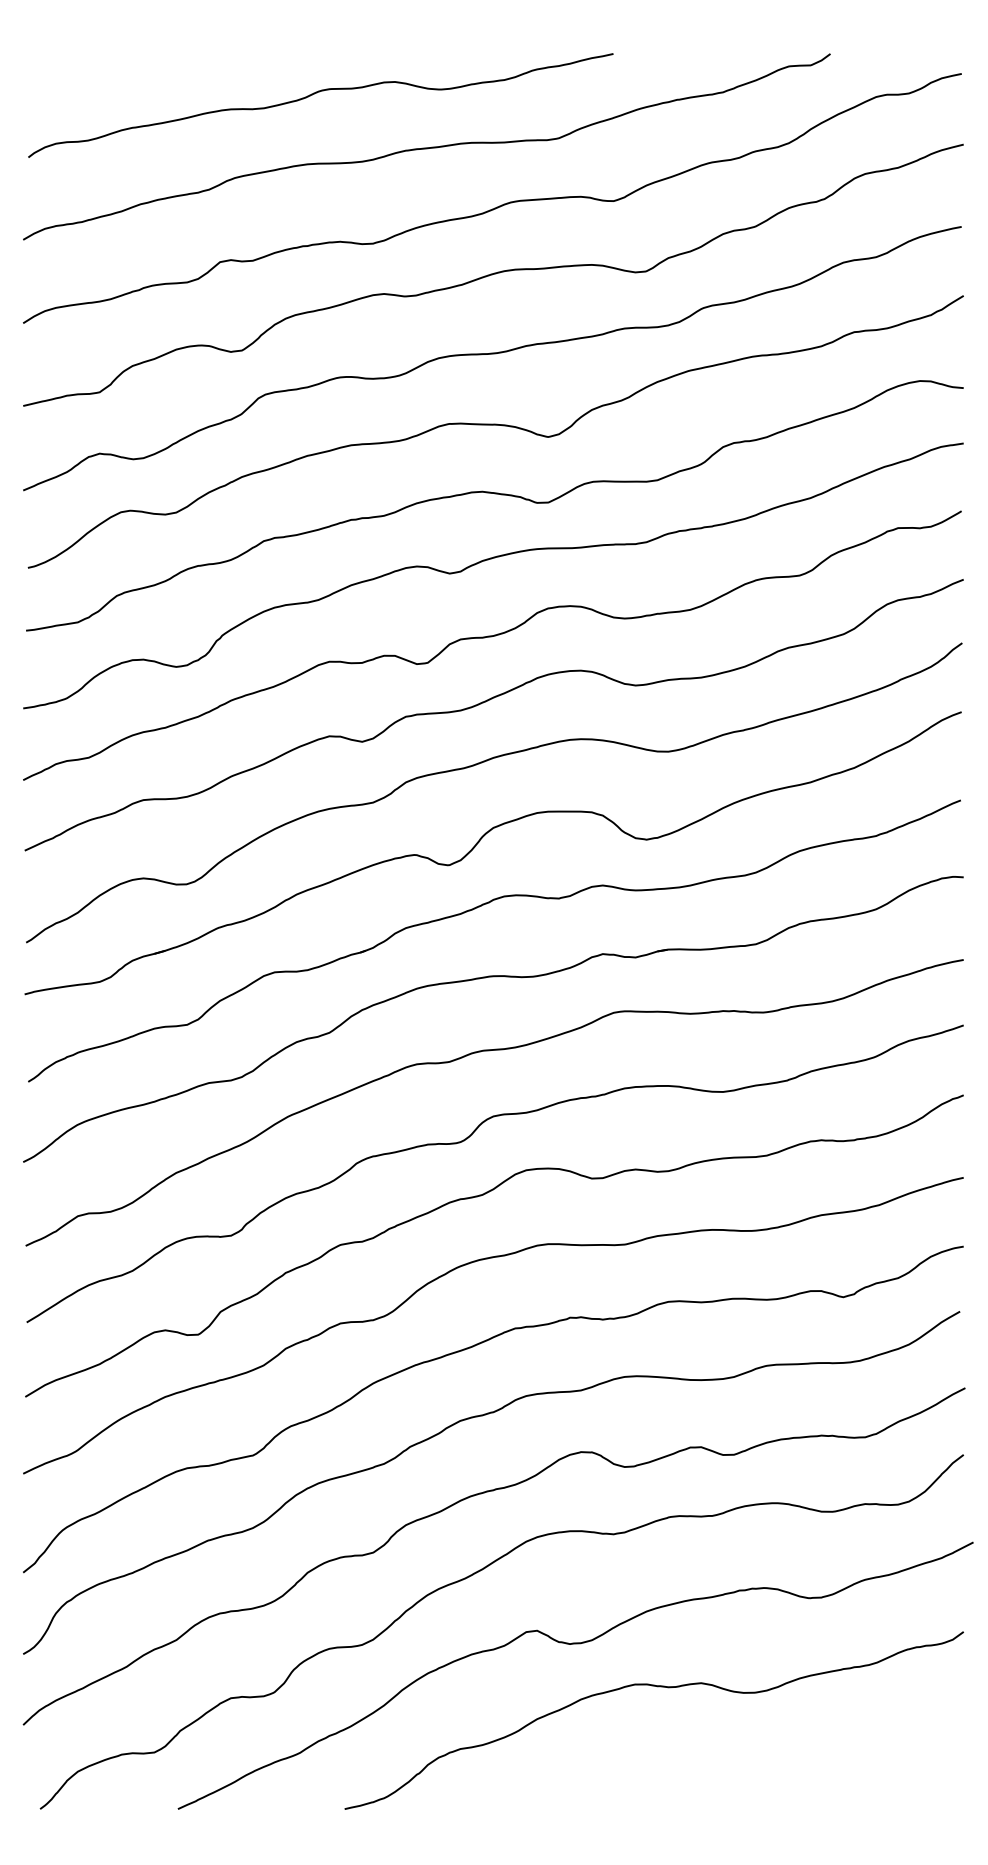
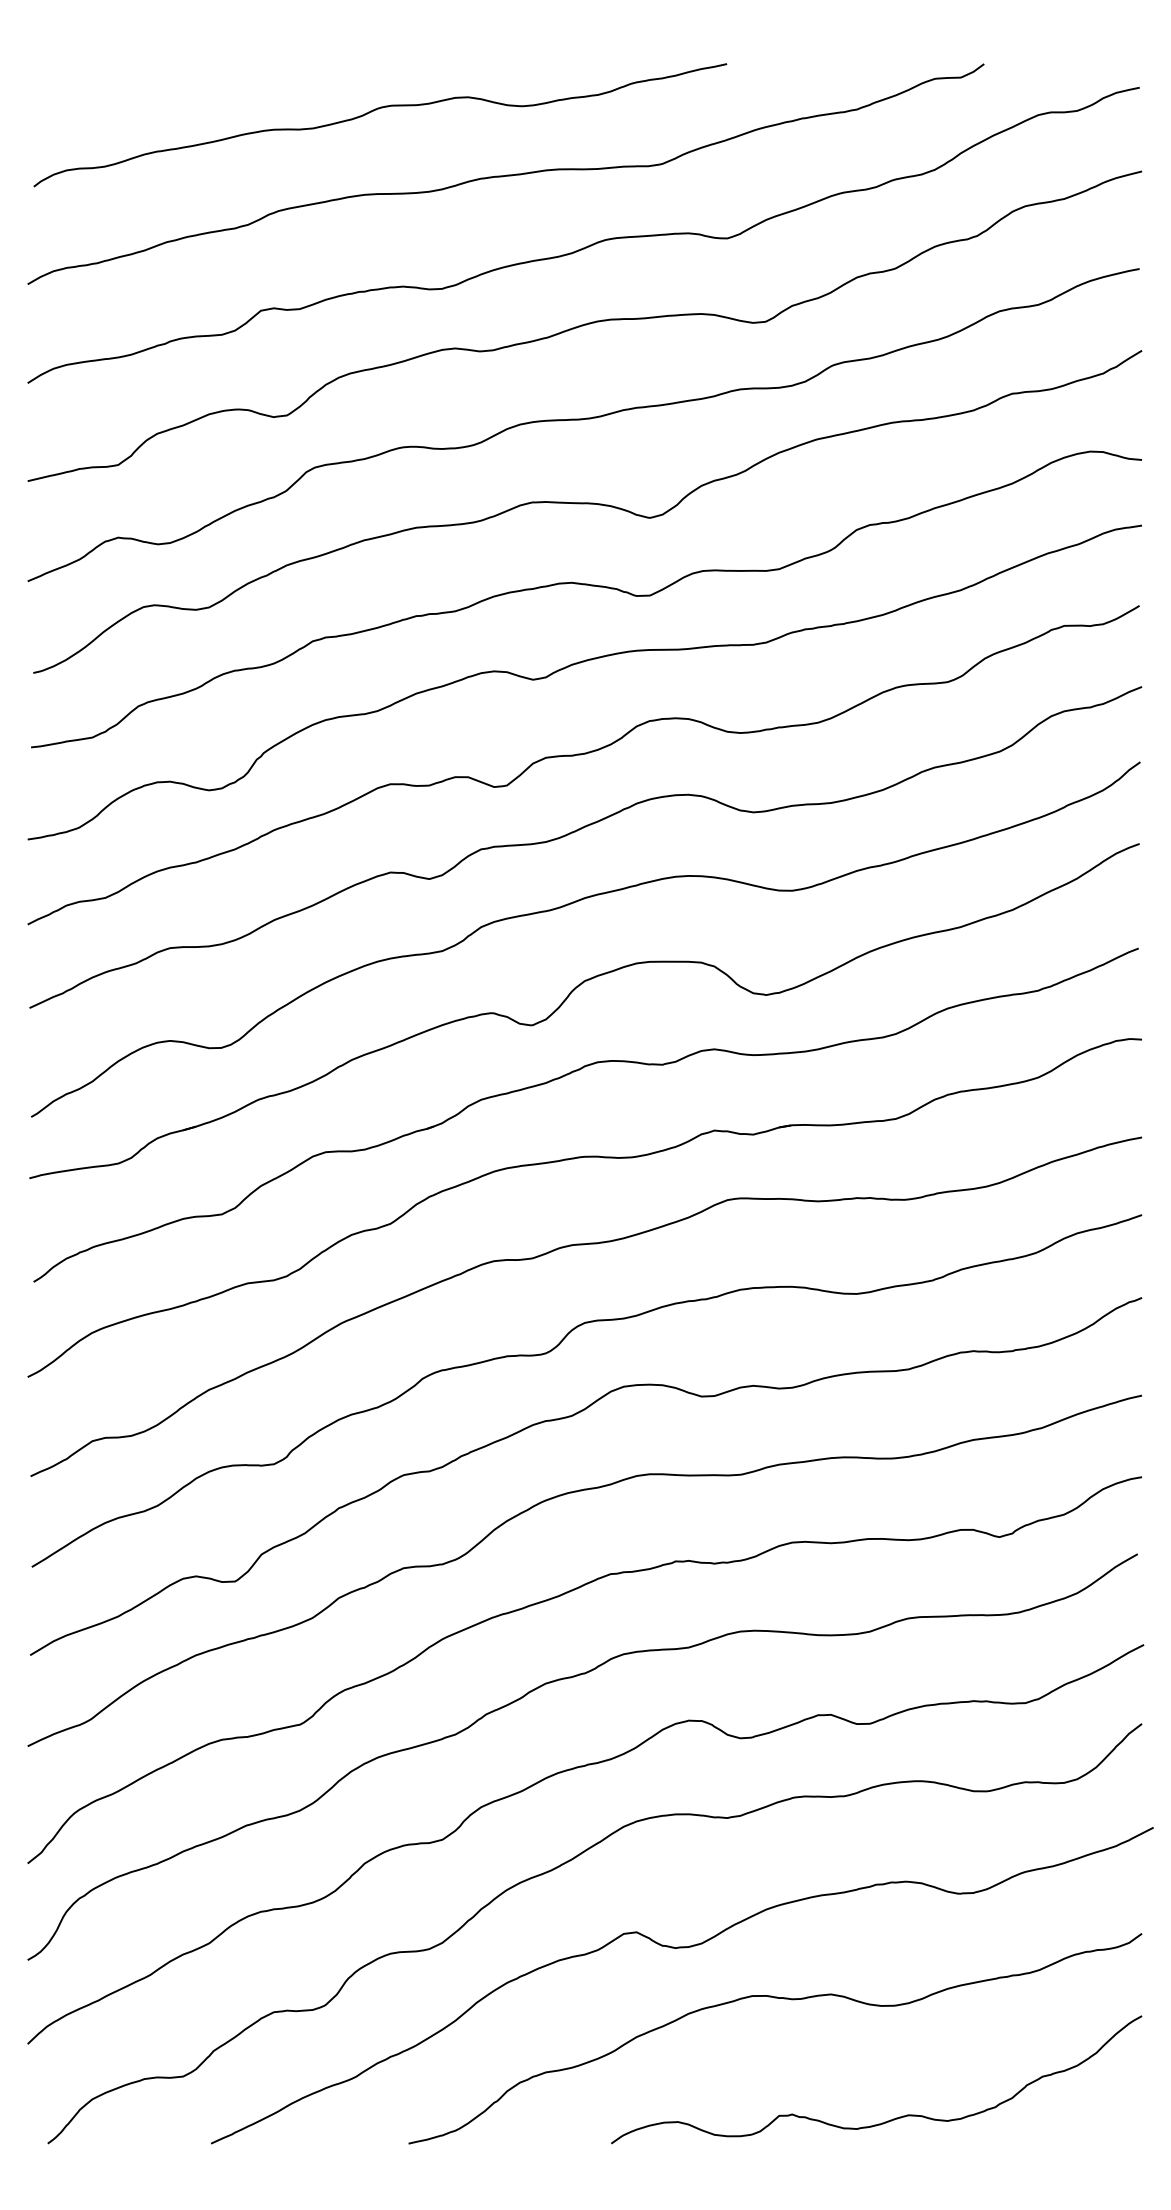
curve: (751, 1788) -> (890, 2119), added

